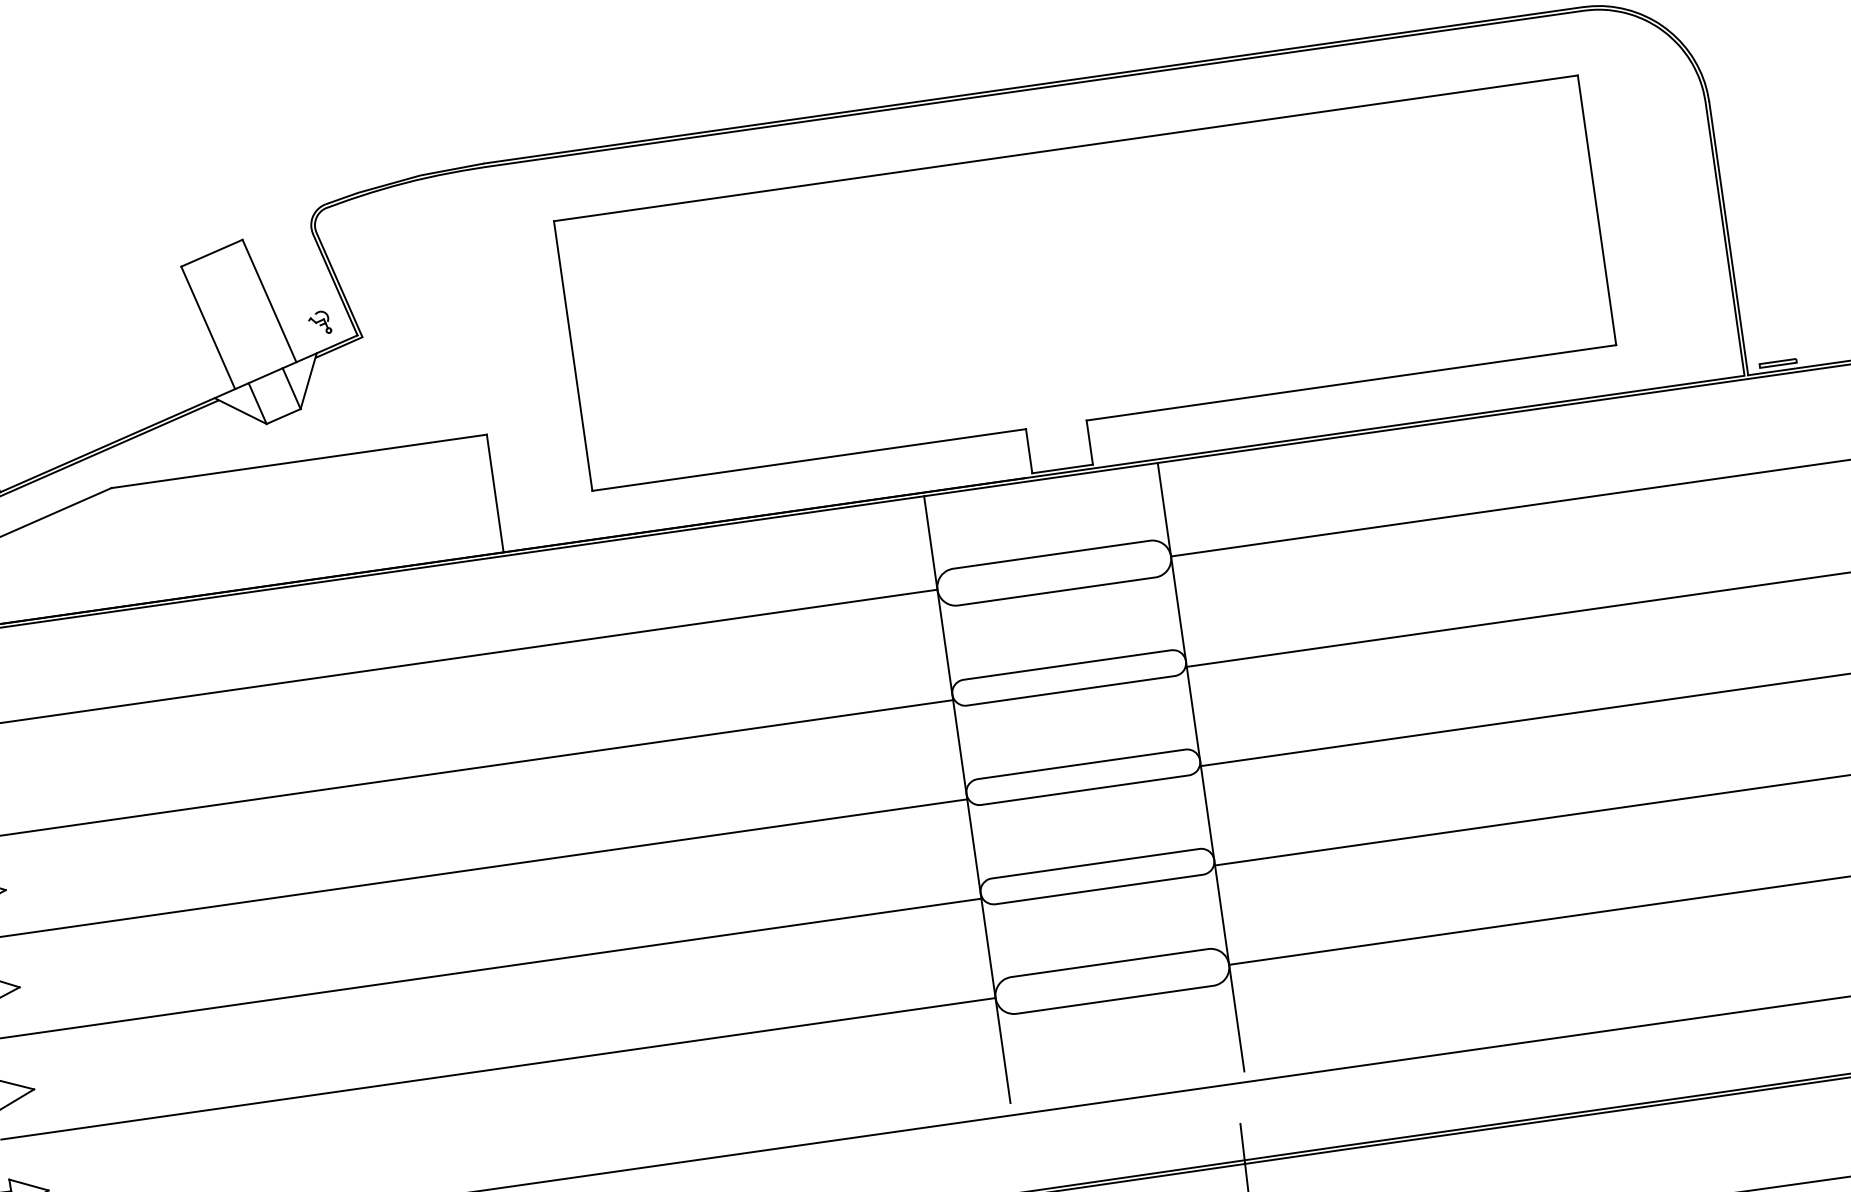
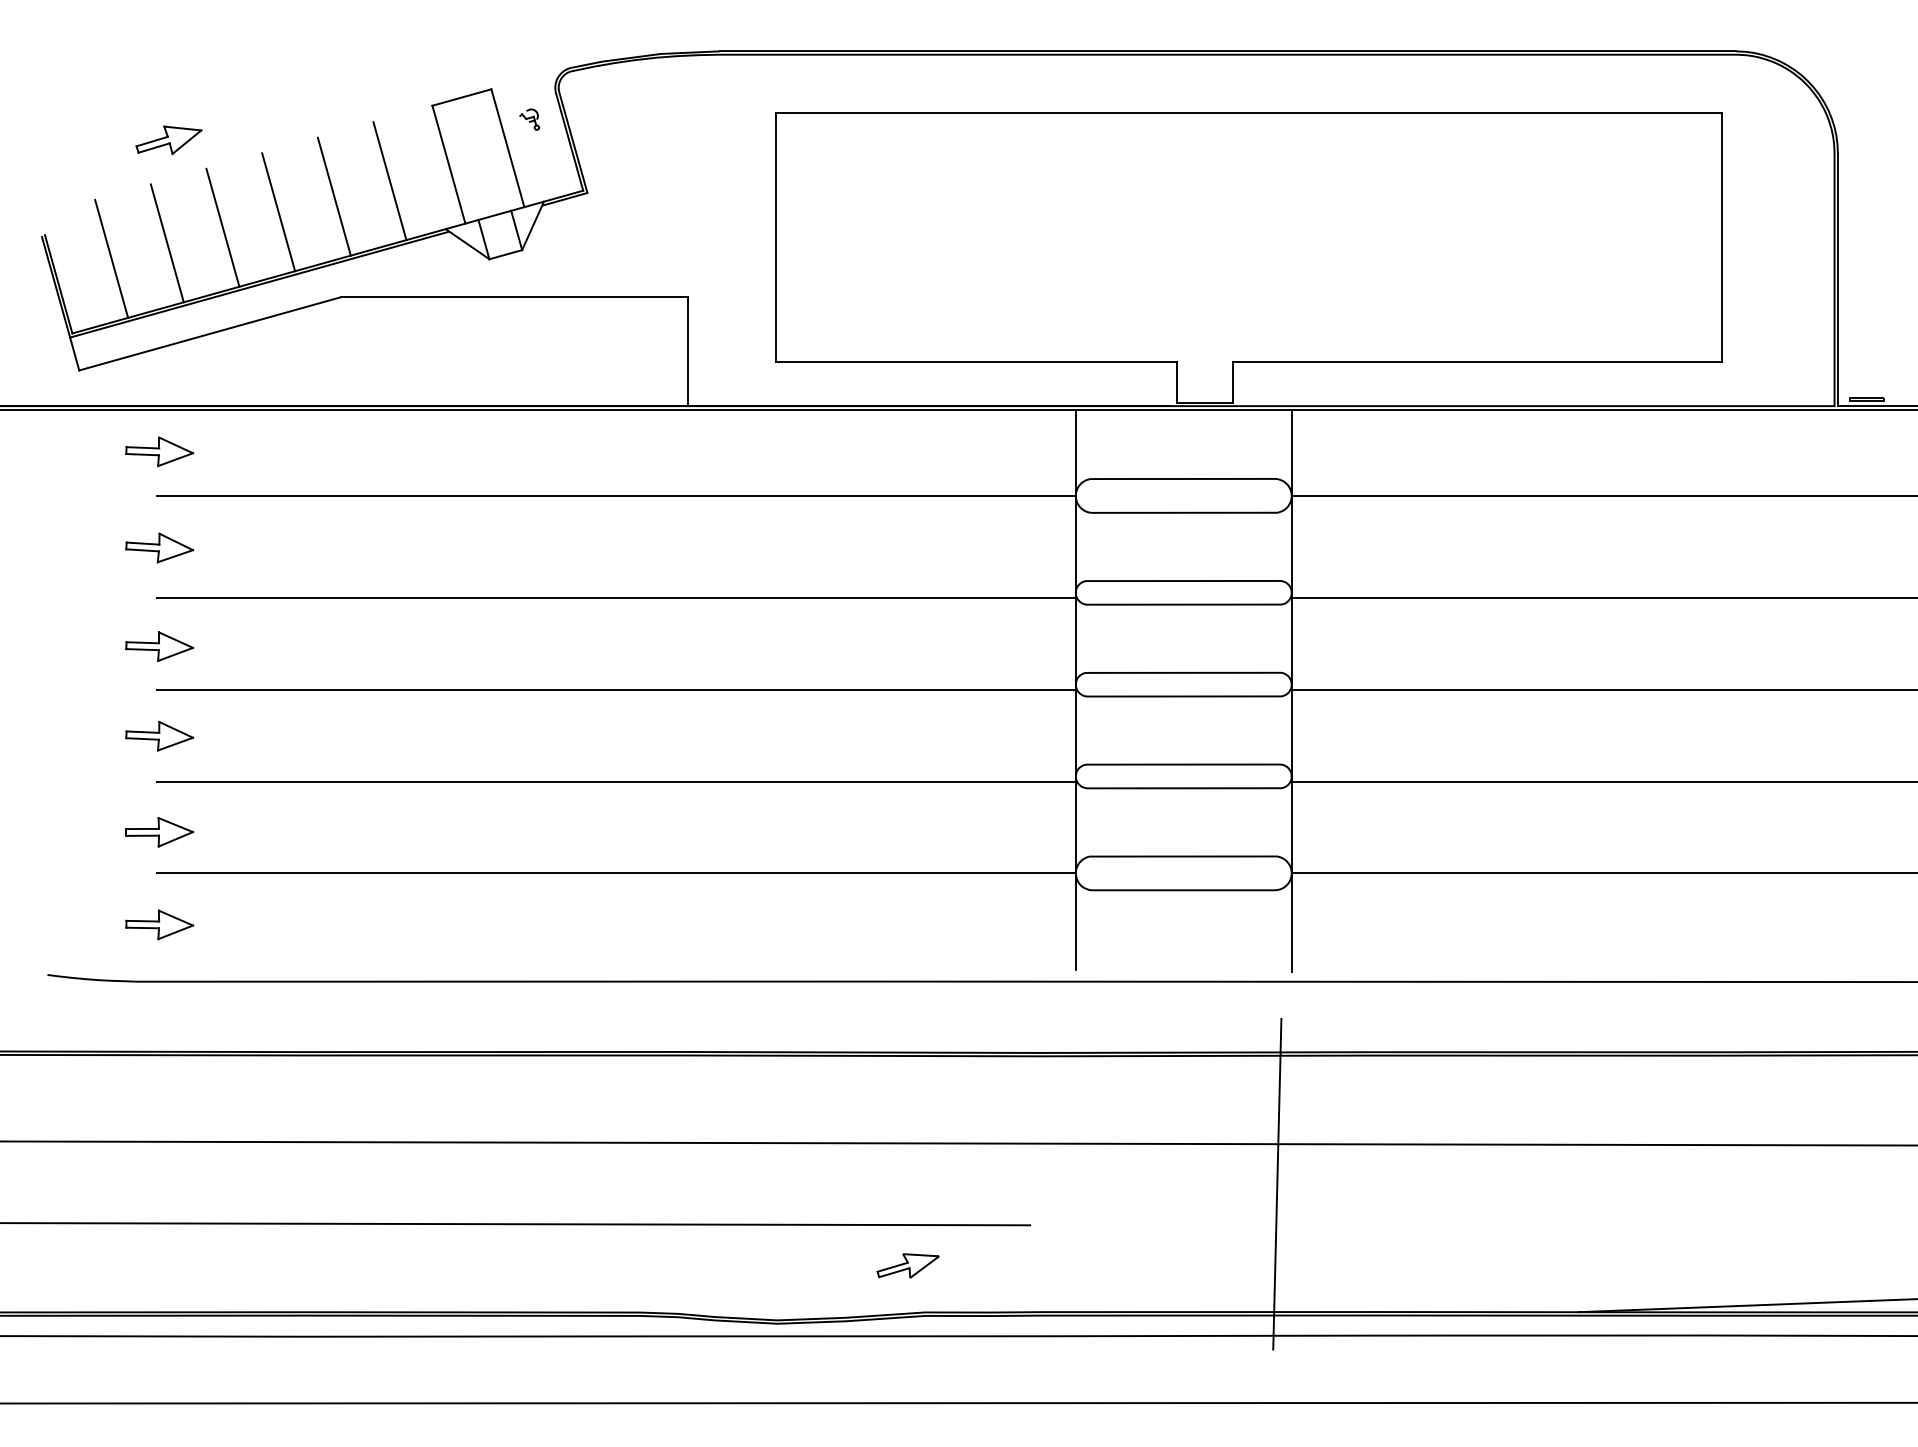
part: (319, 322) -> (529, 119), moved
line: (146, 355) -> (389, 181), added
line: (88, 380) -> (333, 196), added
line: (31, 405) -> (278, 212), added

